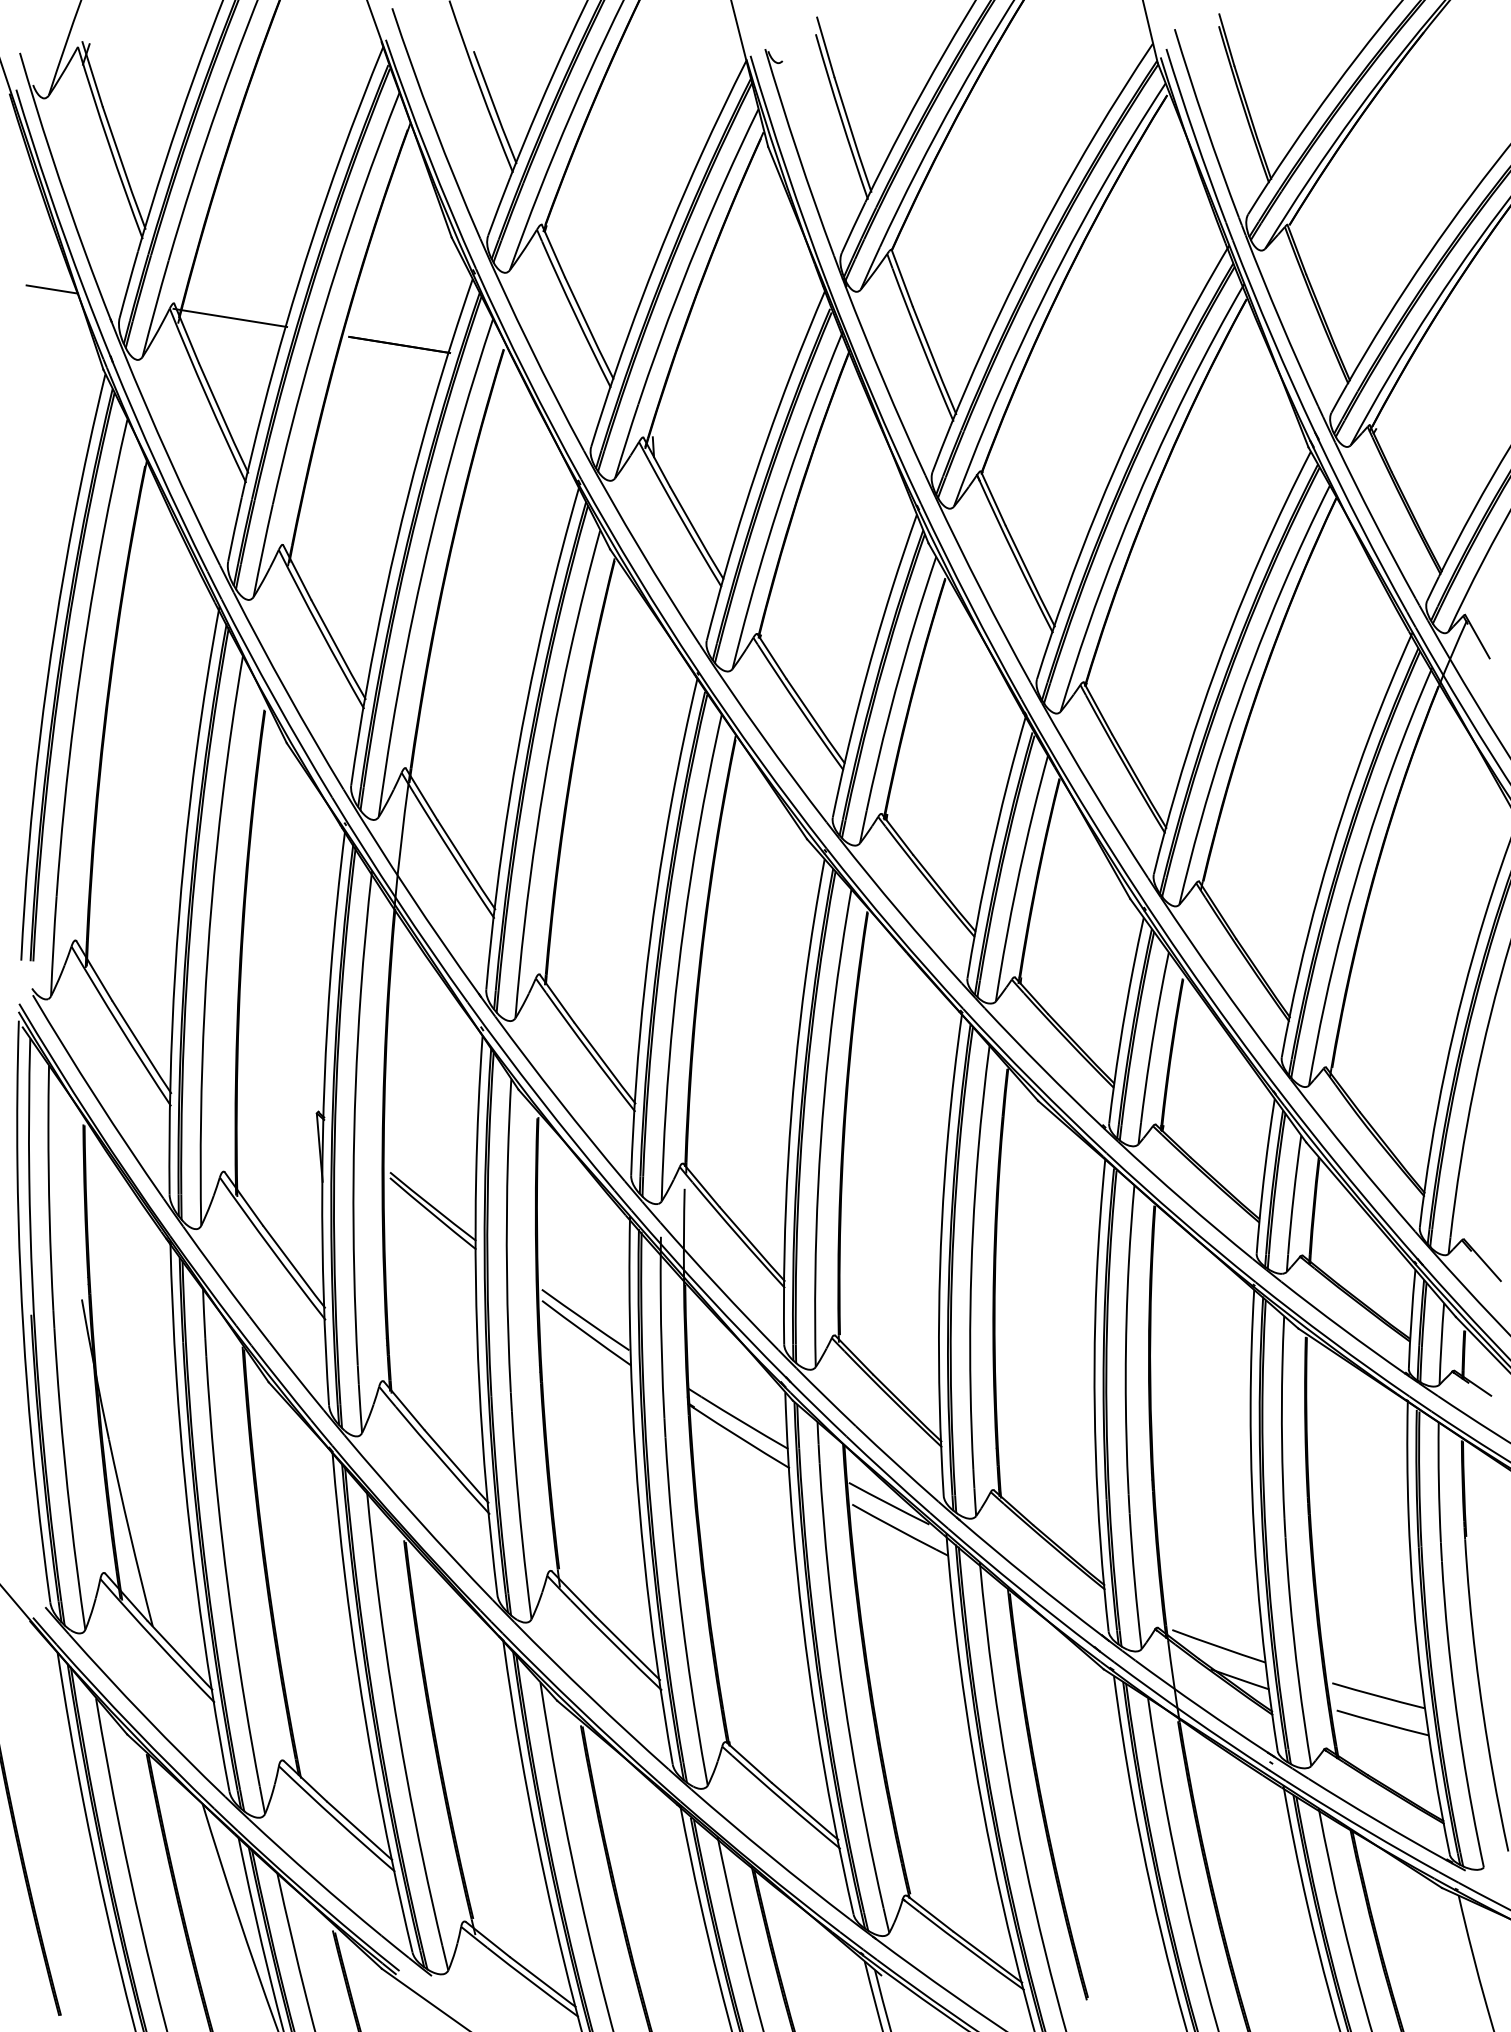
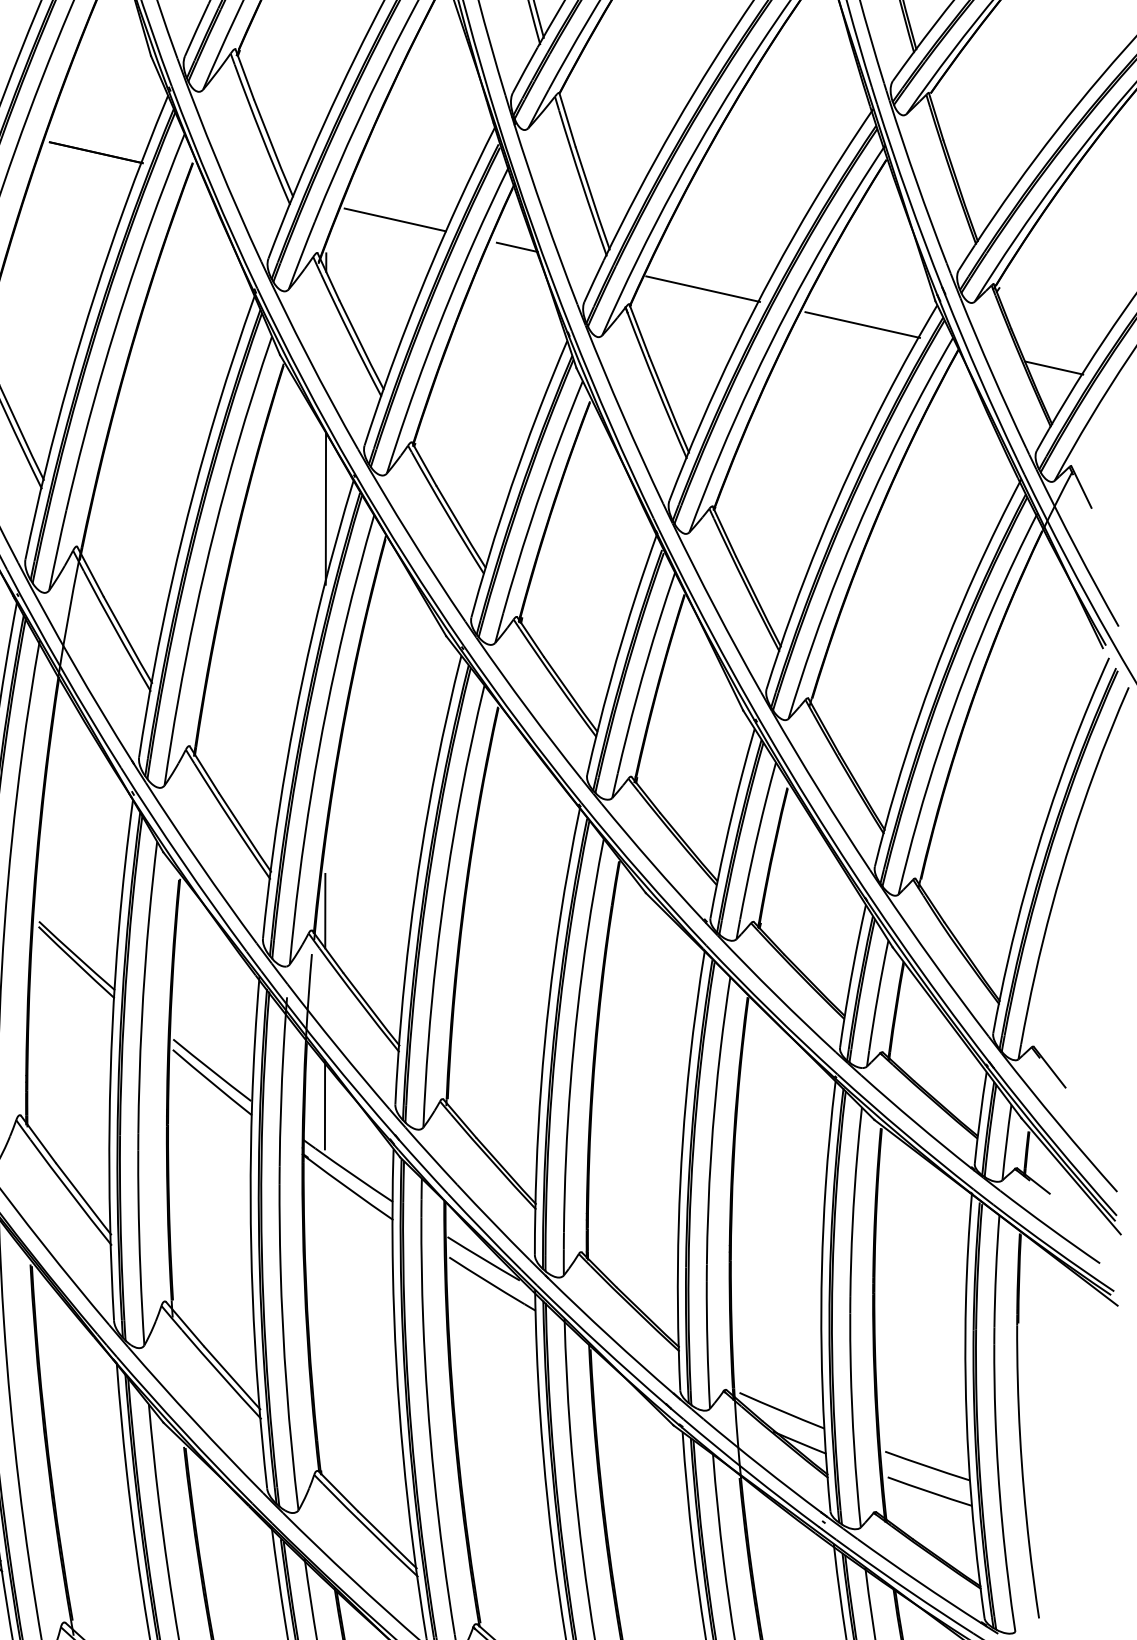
line: (724, 396) -> (395, 219), added
line: (856, 417) -> (516, 246), added
line: (1058, 450) -> (702, 289), added
line: (1232, 477) -> (862, 324), added
line: (1439, 511) -> (1053, 368), added
line: (669, 710) -> (325, 508), added
line: (695, 1141) -> (324, 910), added
line: (708, 1349) -> (324, 1104), added

